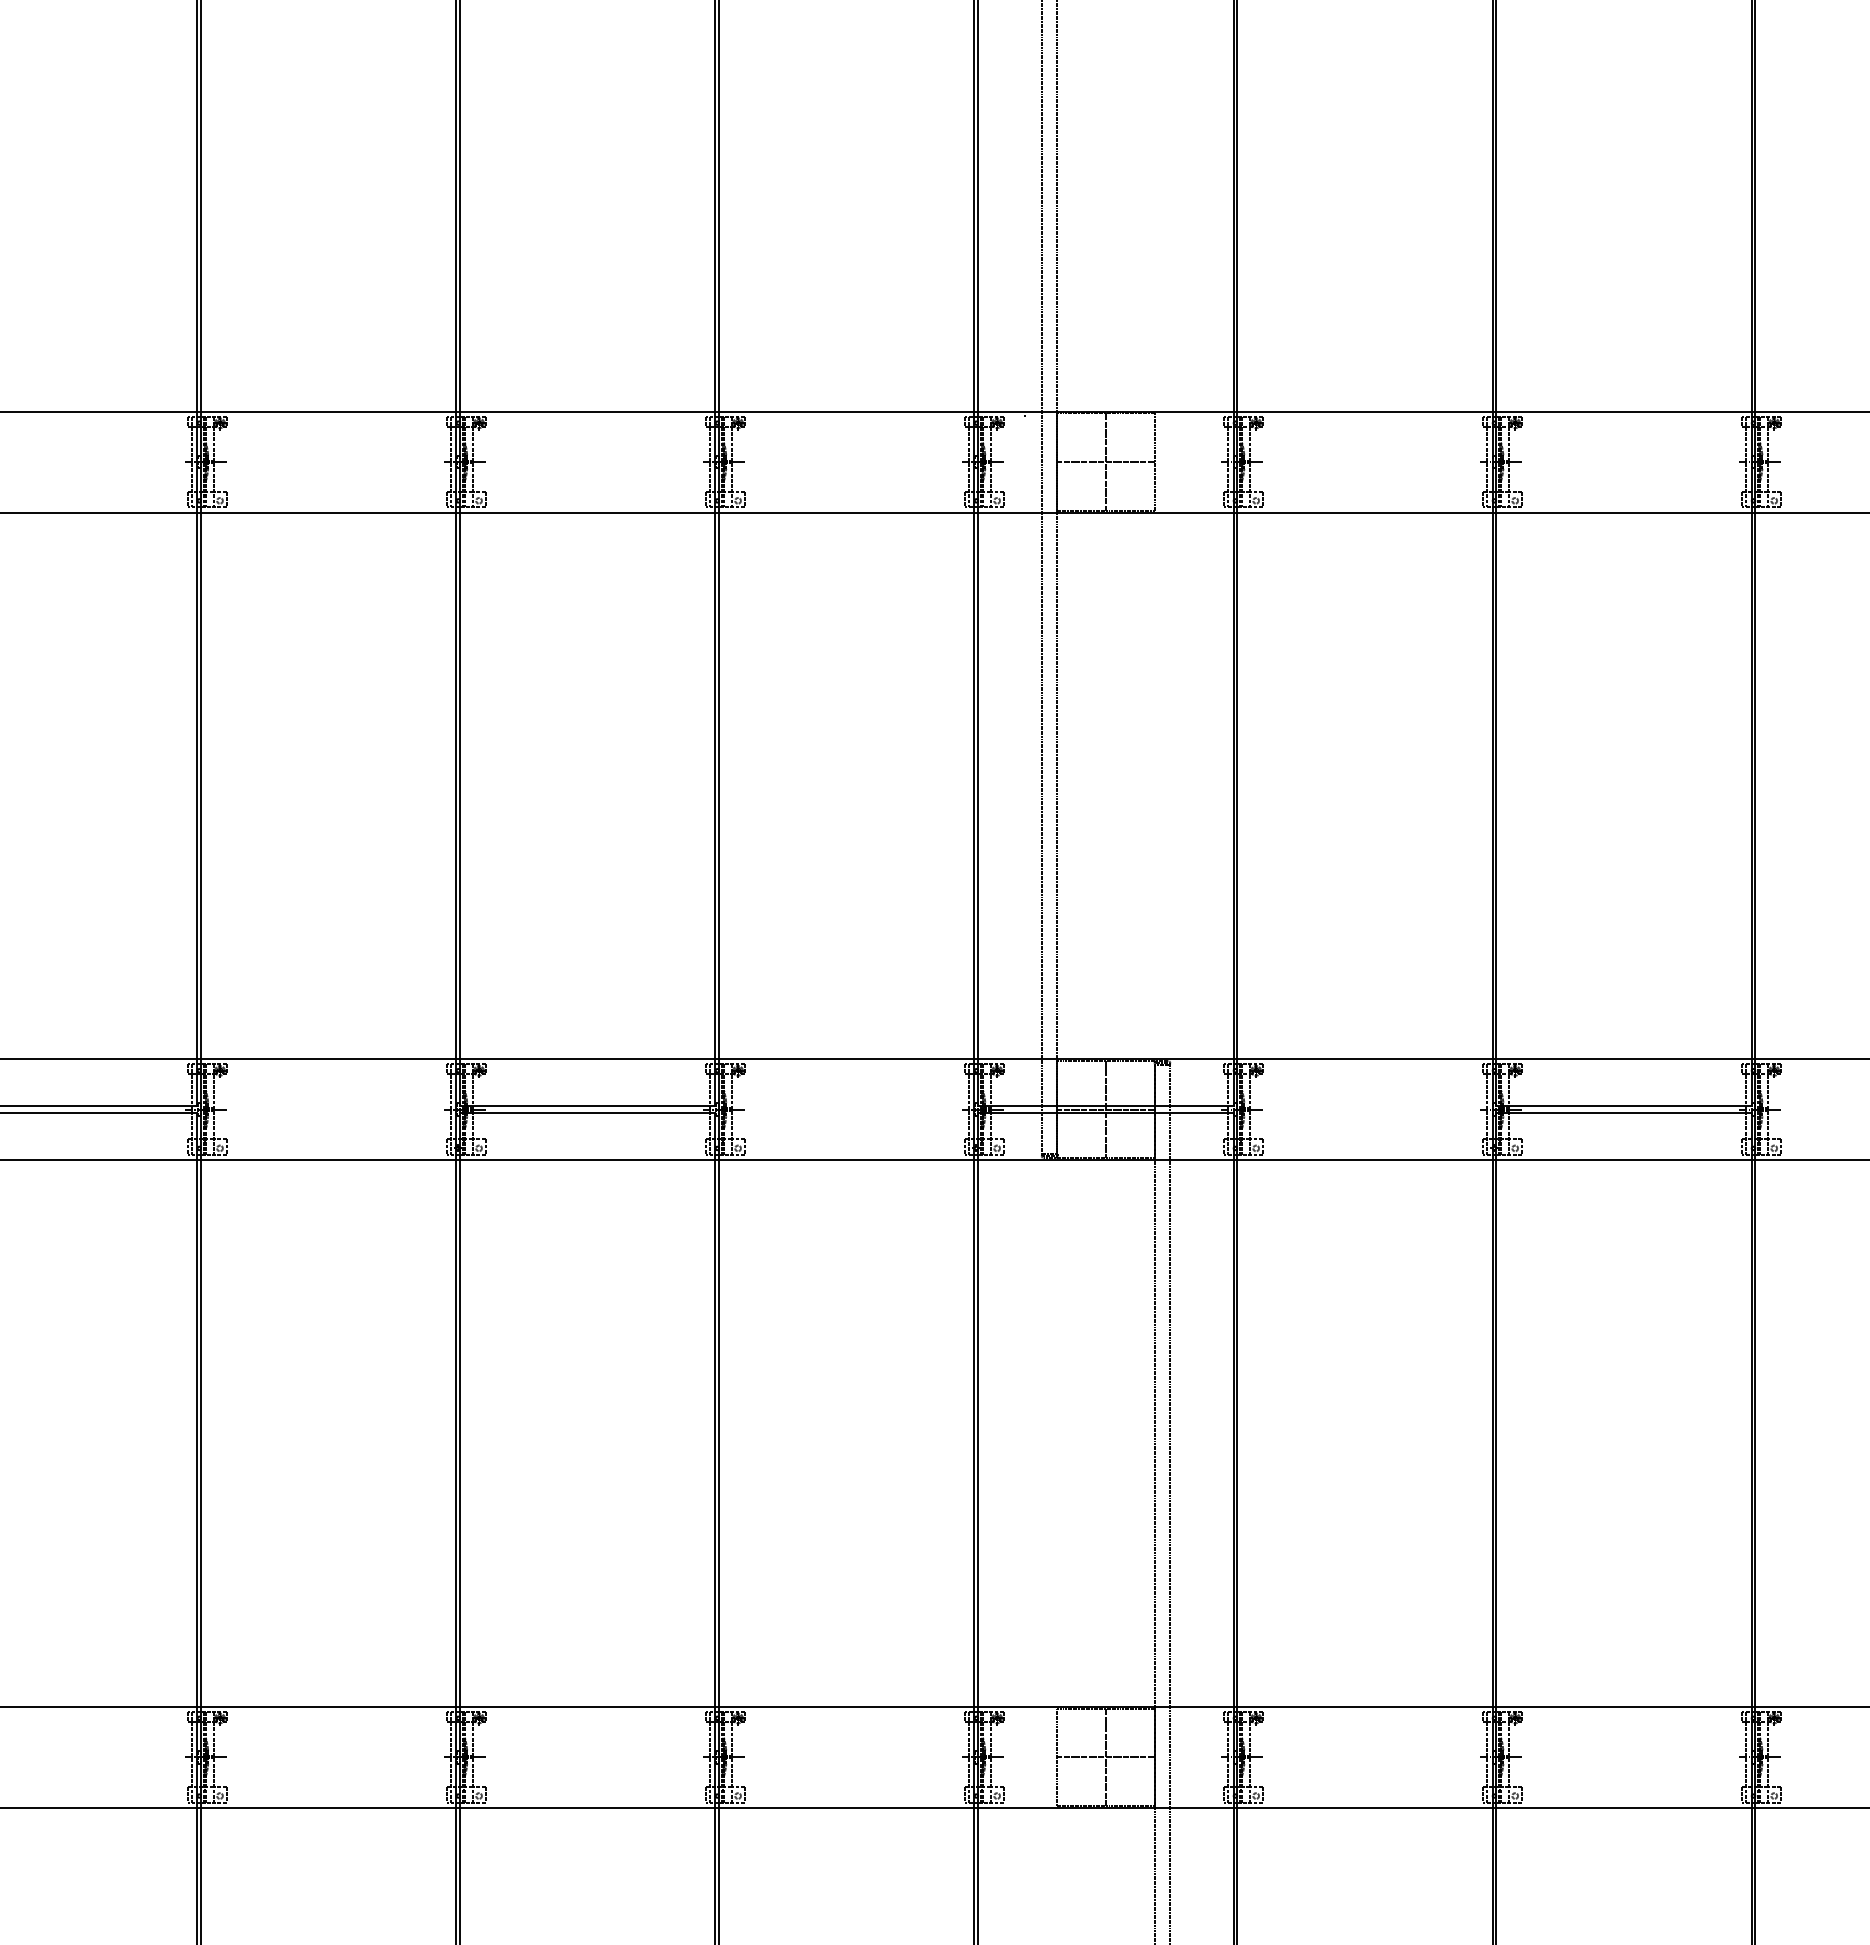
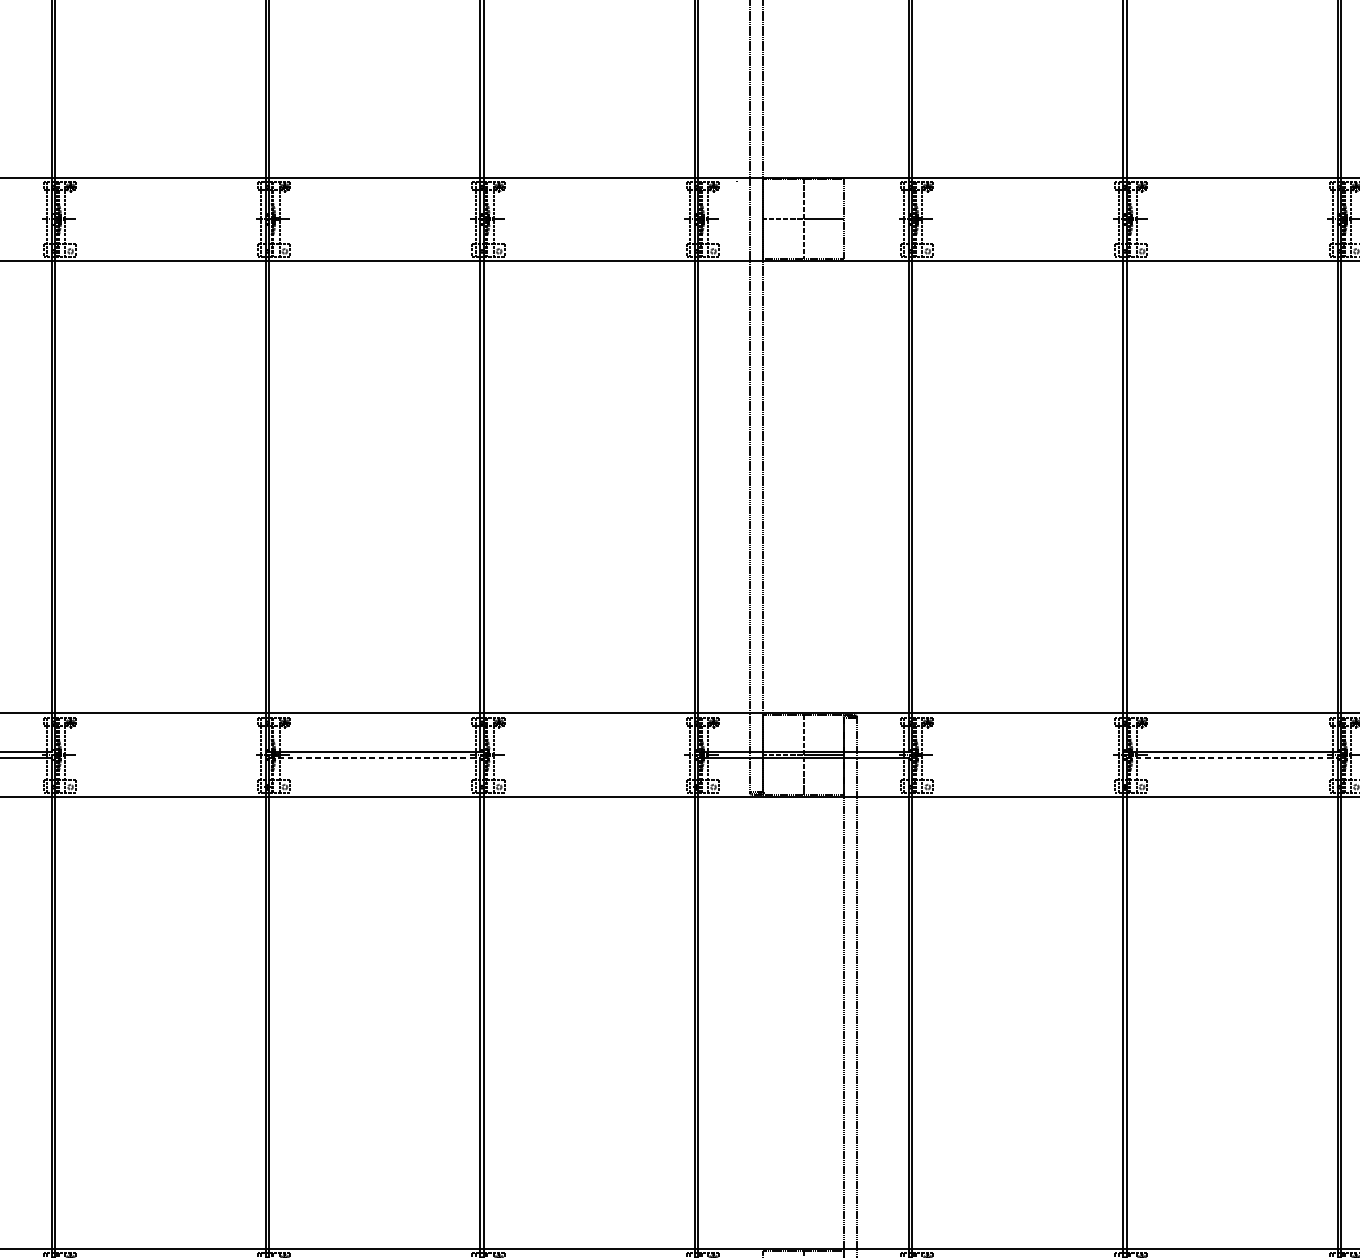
line: (587, 1112) -> (374, 757), solid -> dashed
line: (1623, 1112) -> (1231, 757), solid -> dashed

